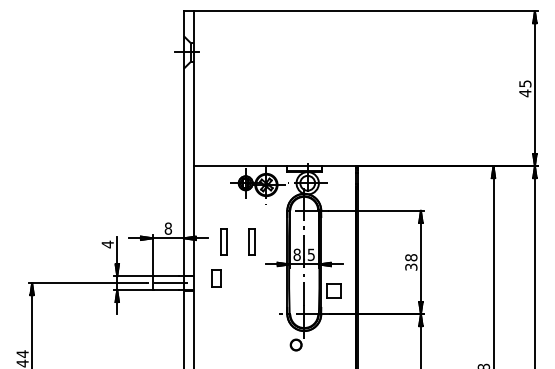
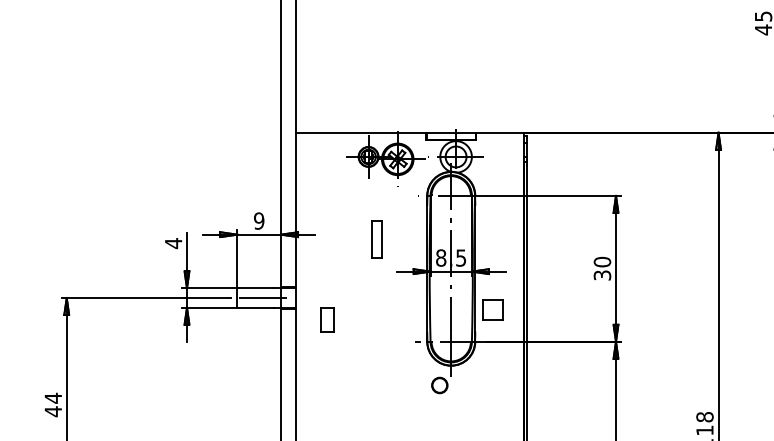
text: (168, 228) -> (259, 220), 8 -> 9
part: (223, 241) -> (337, 239), removed
text: (411, 257) -> (602, 261), 38 -> 30
part: (216, 278) -> (327, 319), moved

